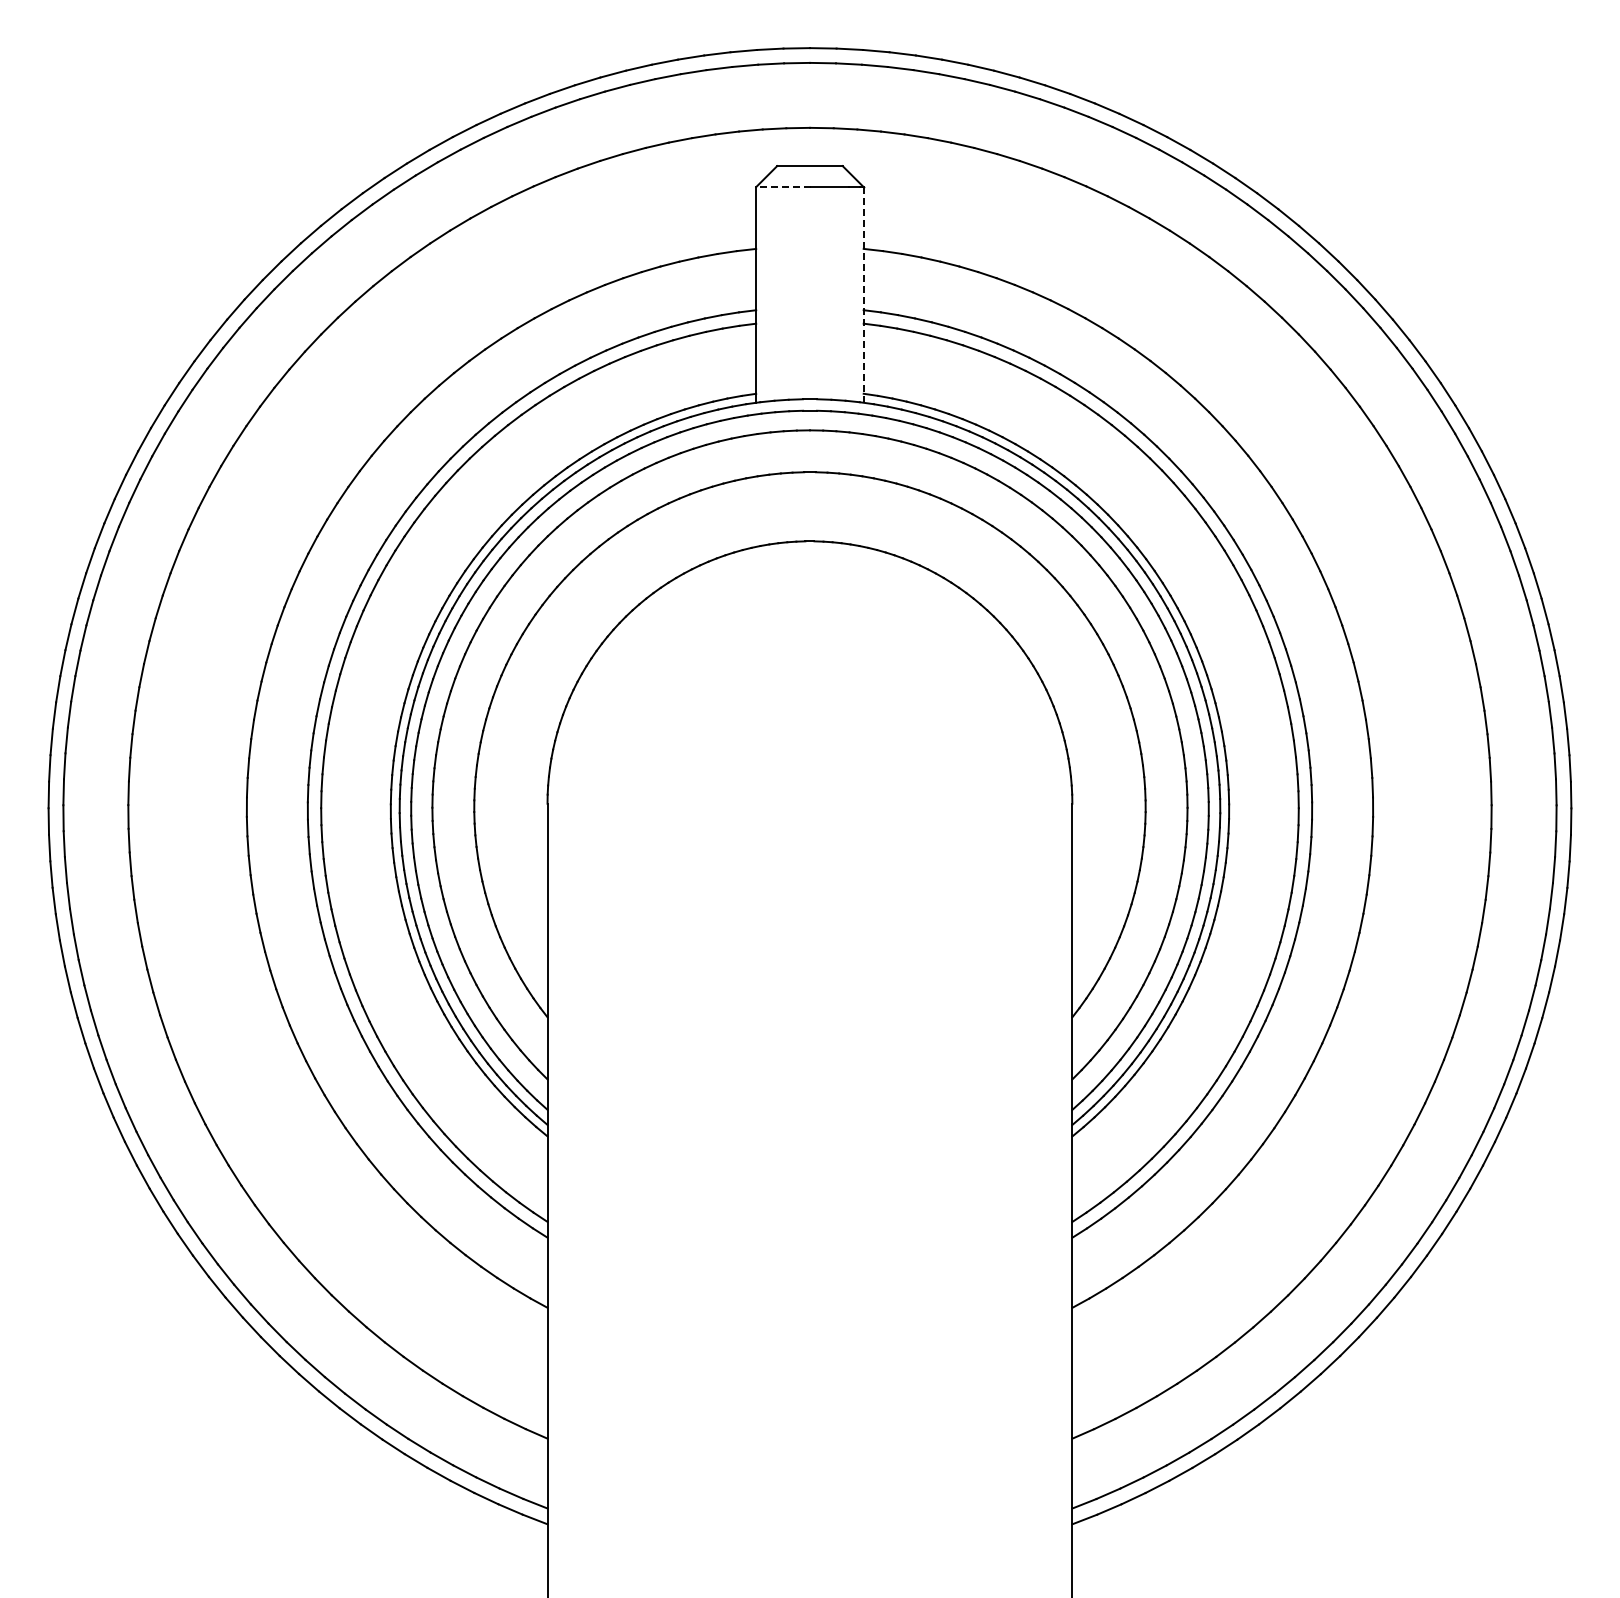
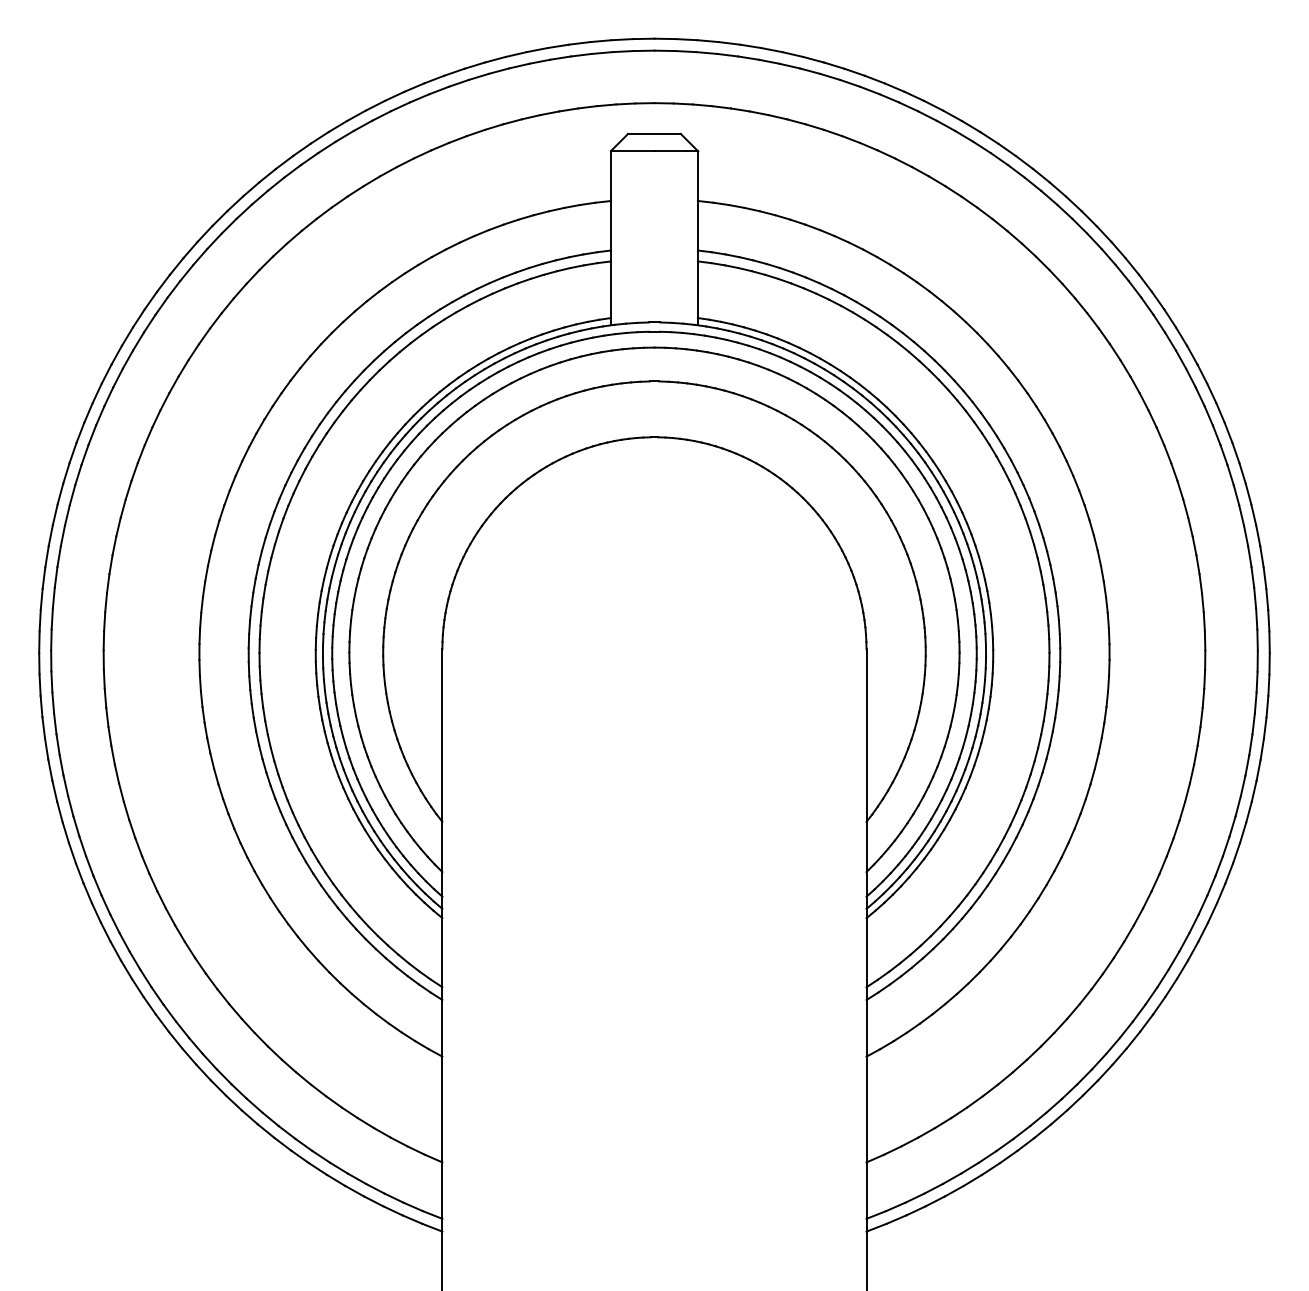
line: (783, 187) -> (633, 151), dashed -> solid
line: (863, 294) -> (697, 237), dashed -> solid

